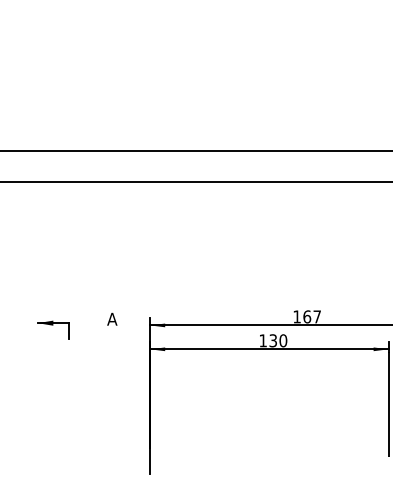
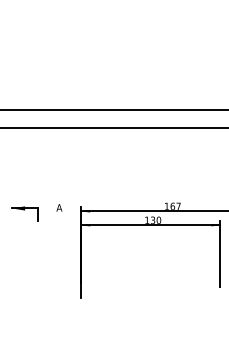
part: (52, 328) -> (24, 213), size x1.43

